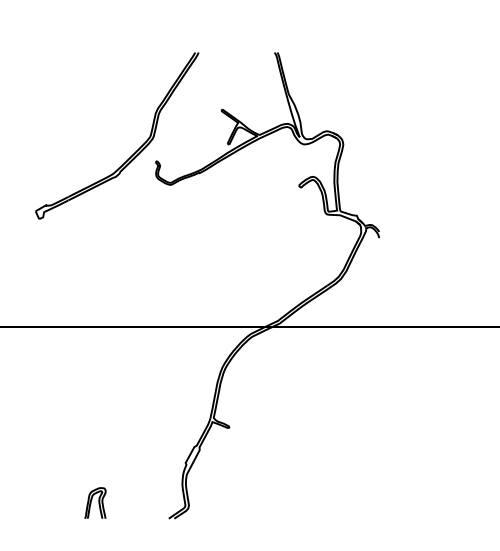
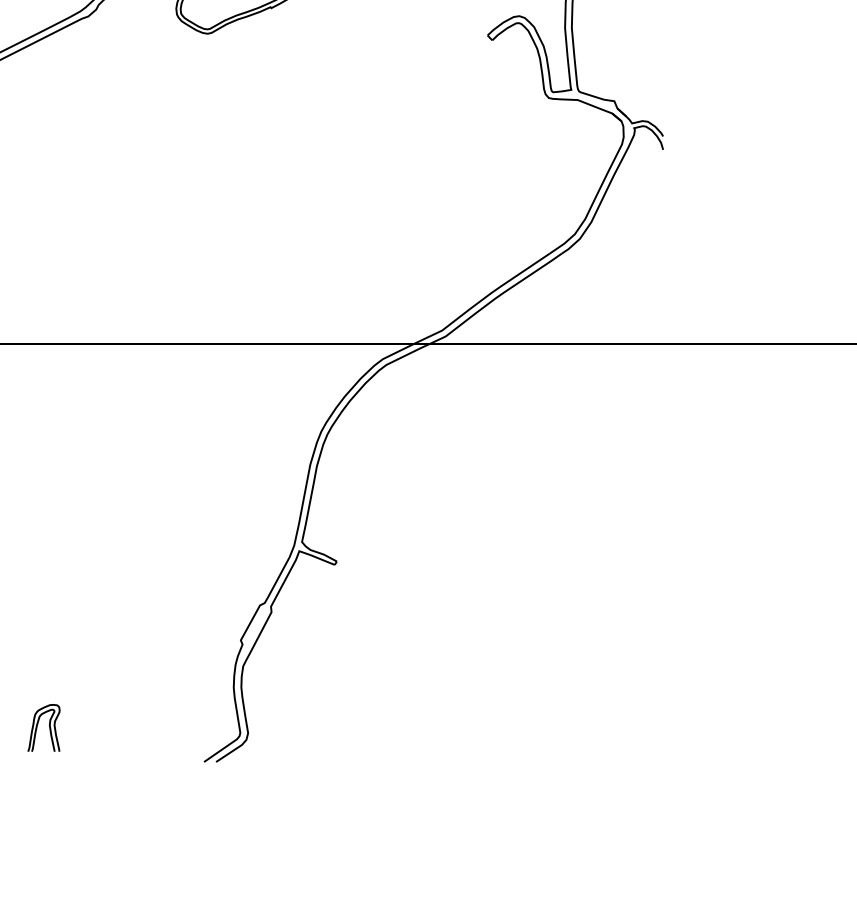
part: (95, 502) -> (44, 726), size x0.7

